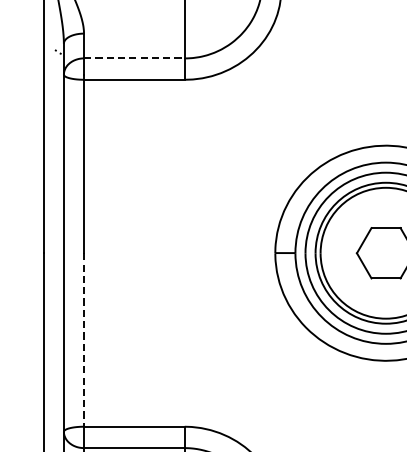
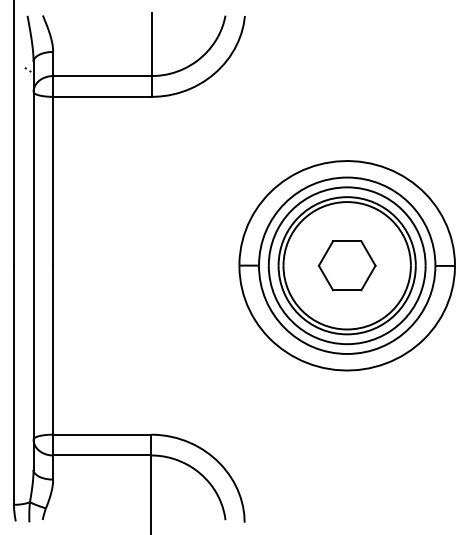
line: (134, 58) -> (102, 76), dashed -> solid
line: (84, 340) -> (53, 350), dashed -> solid

